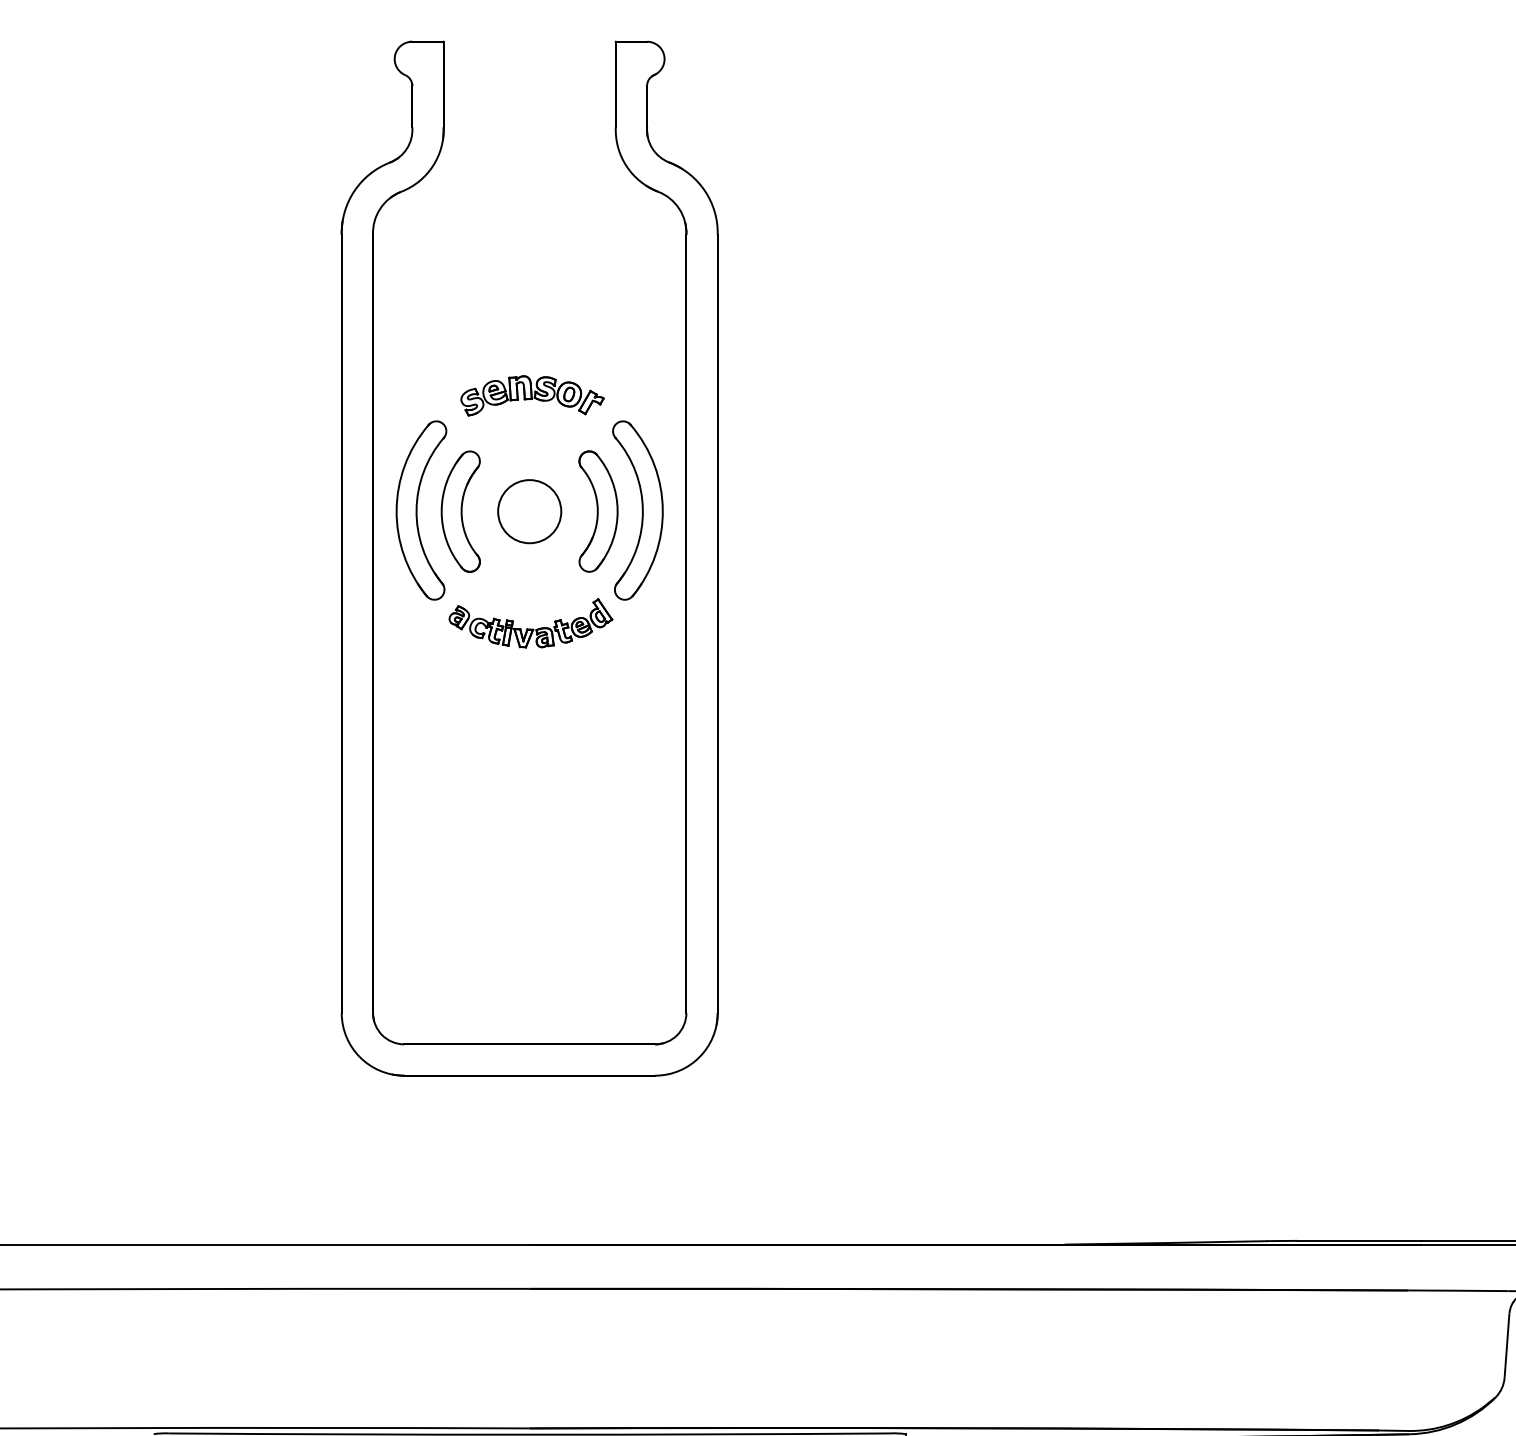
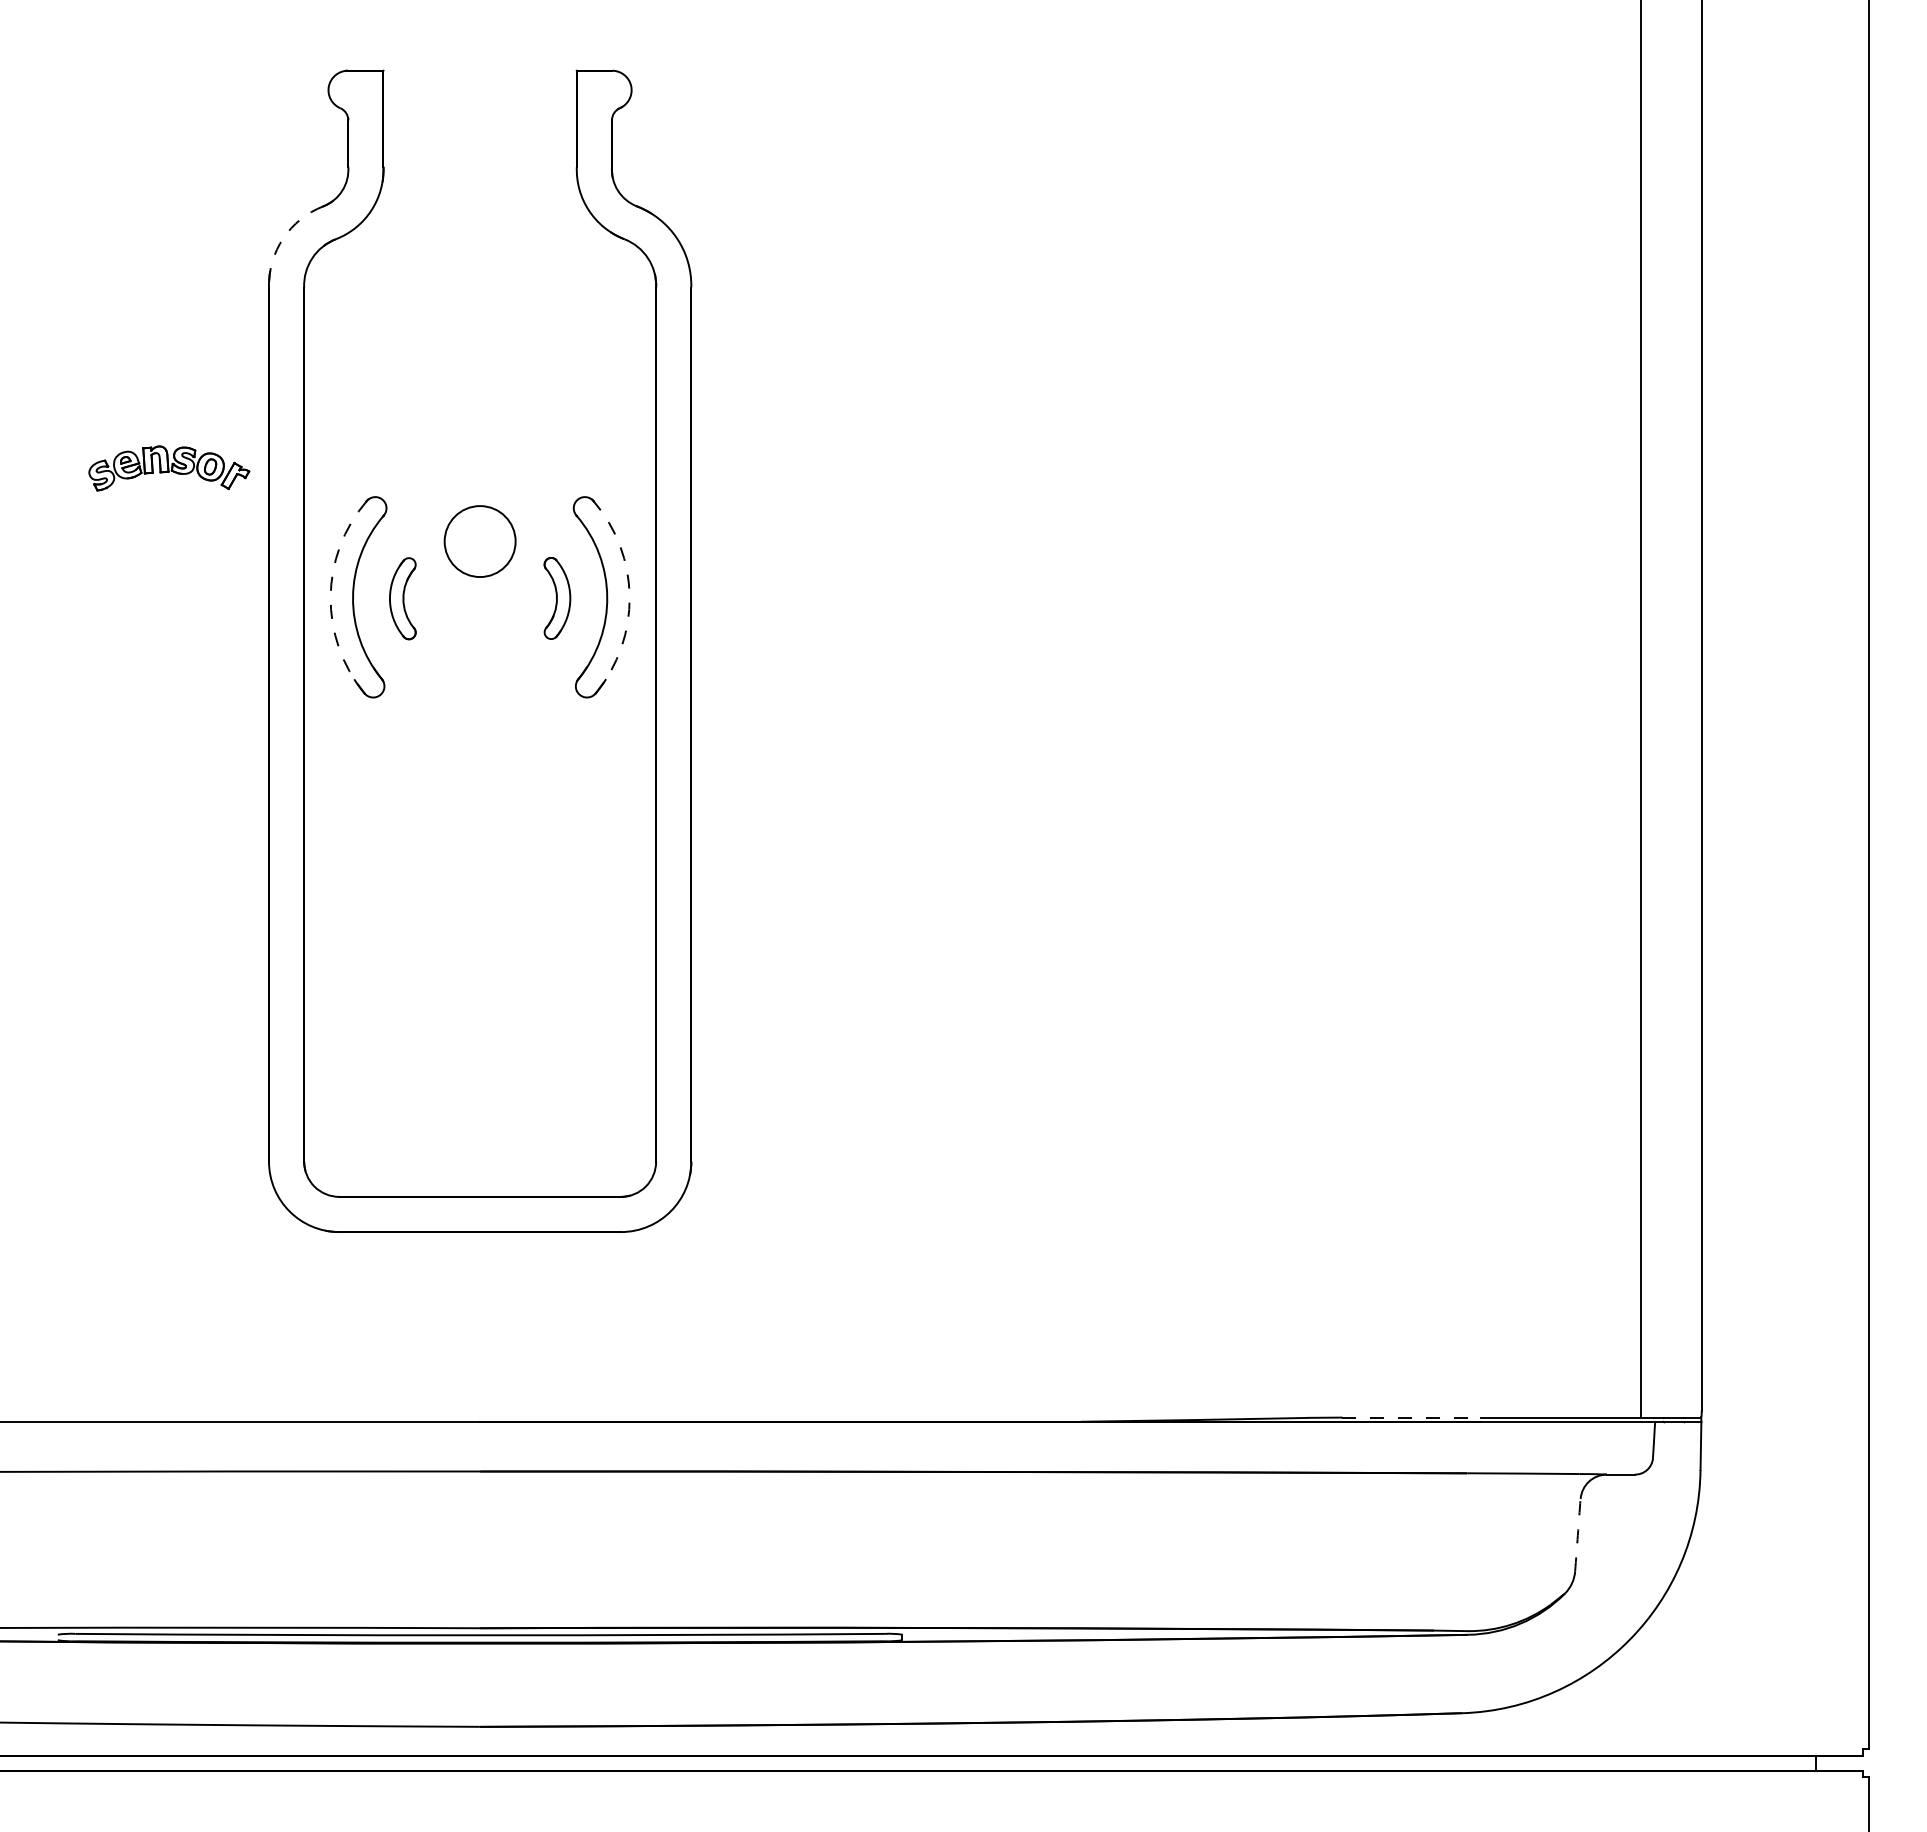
arc: (354, 191) -> (283, 238), solid -> dashed
part: (532, 395) -> (169, 468), moved
arc: (396, 509) -> (330, 596), solid -> dashed
arc: (662, 509) -> (629, 596), solid -> dashed
part: (460, 511) -> (402, 598), size x0.6
circle: (529, 511) -> (479, 541), moved
part: (598, 511) -> (557, 598), size x0.6
part: (530, 629) -> (481, 730), removed
line: (1358, 1240) -> (1411, 1417), solid -> dashed
arc: (1506, 1345) -> (1577, 1535), solid -> dashed

